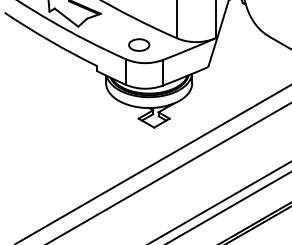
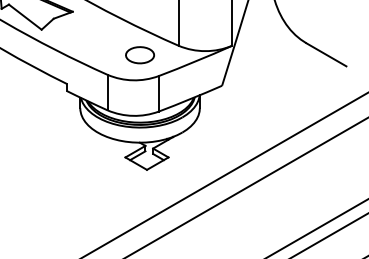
part: (139, 44) -> (140, 54), moved

